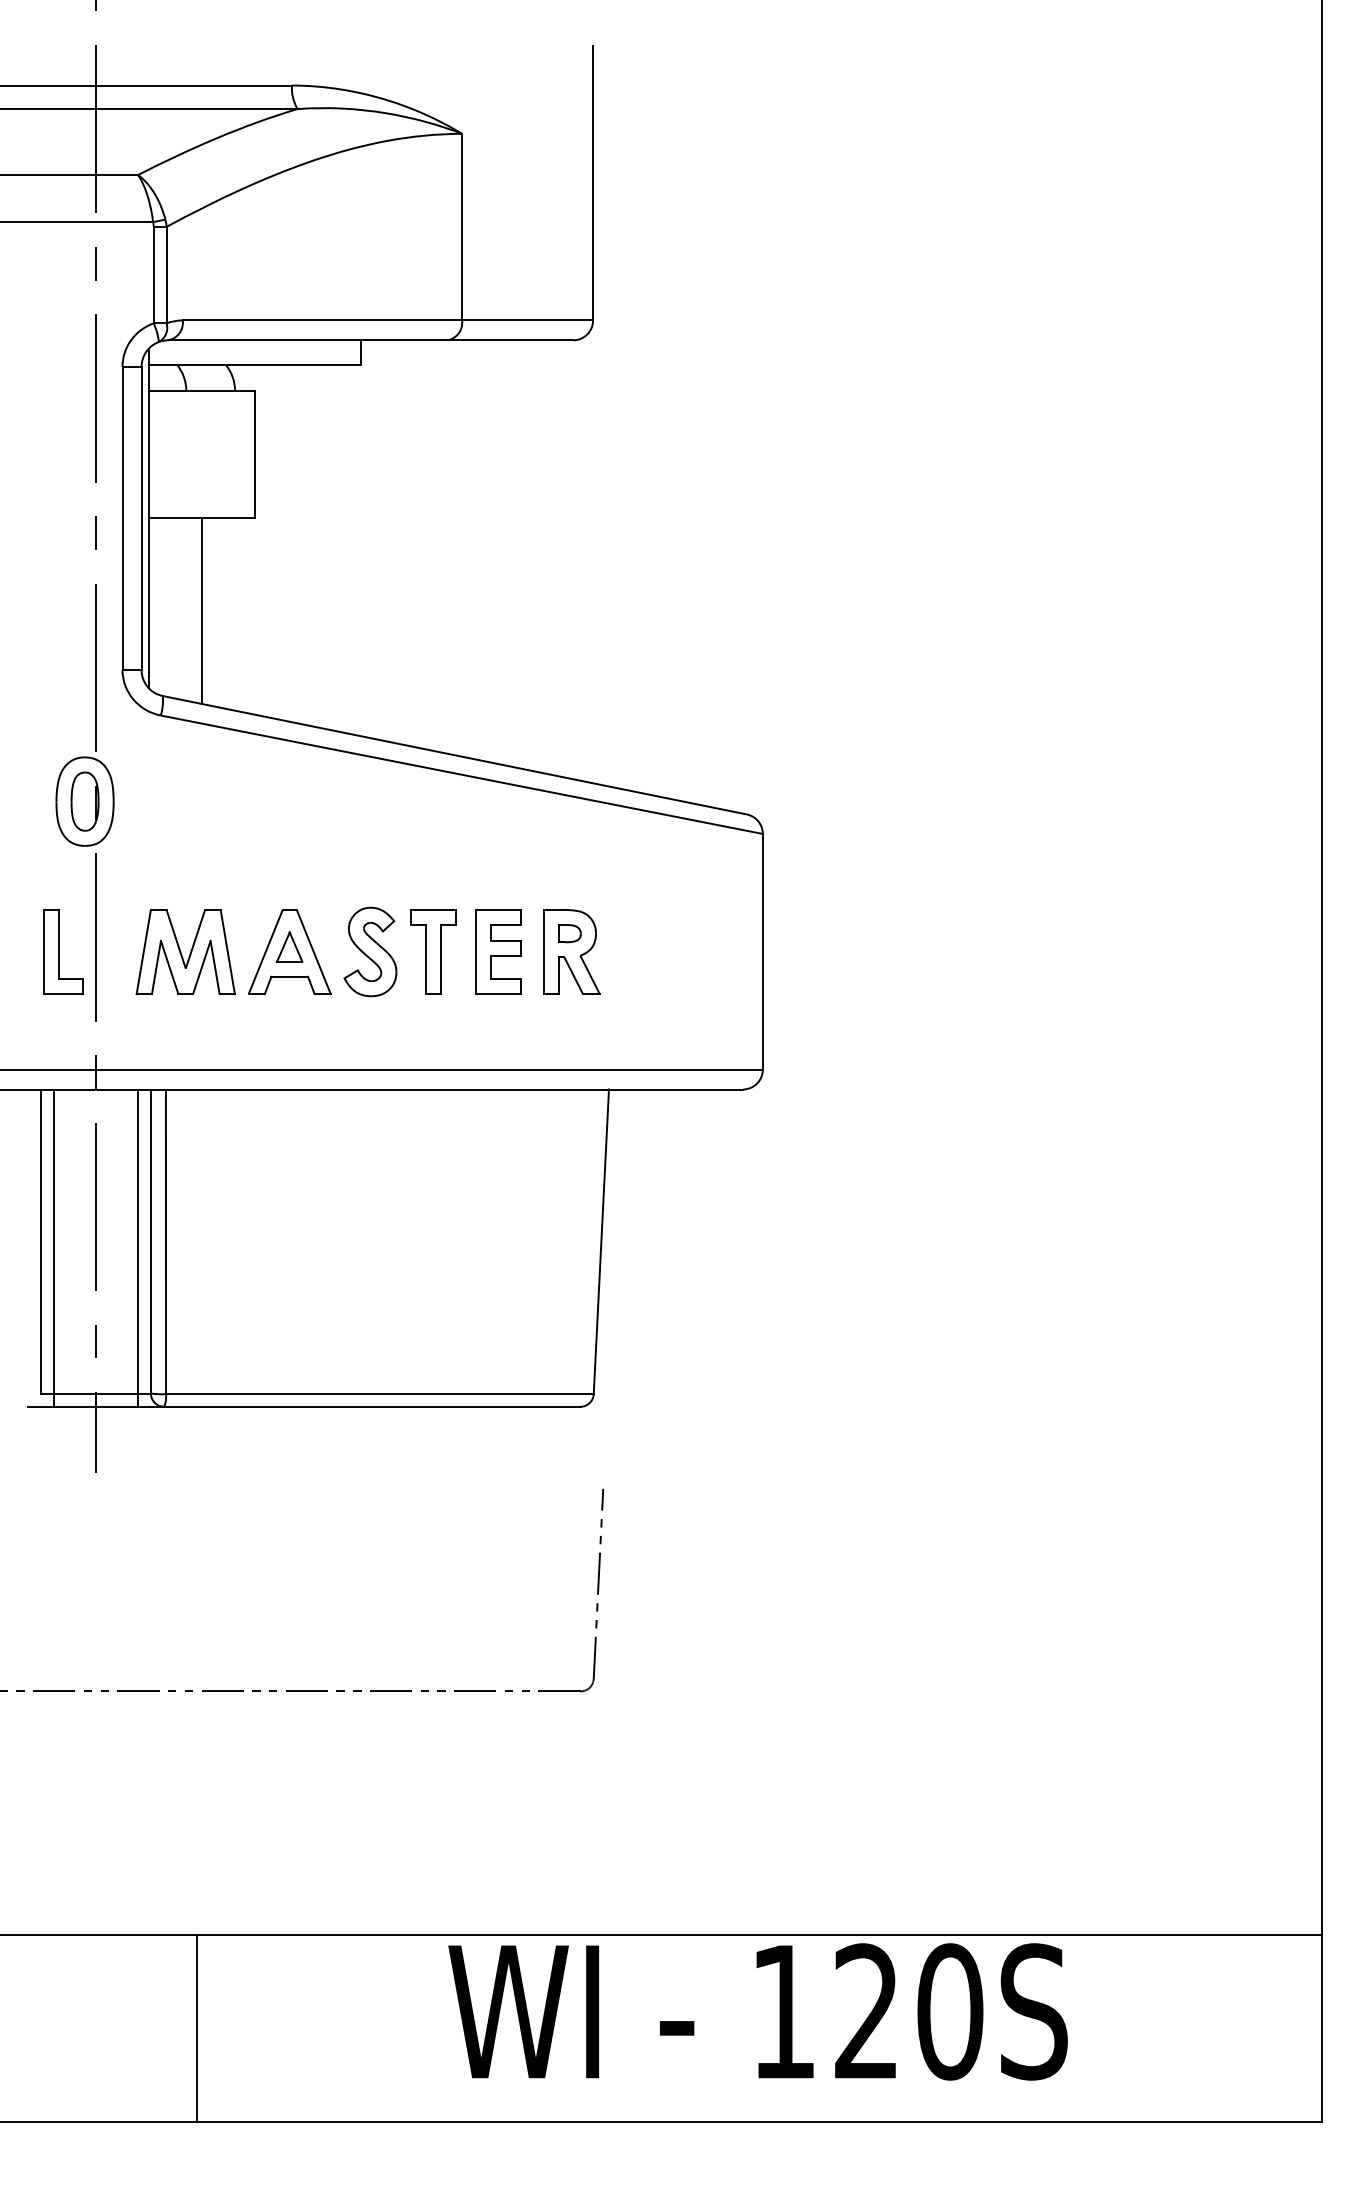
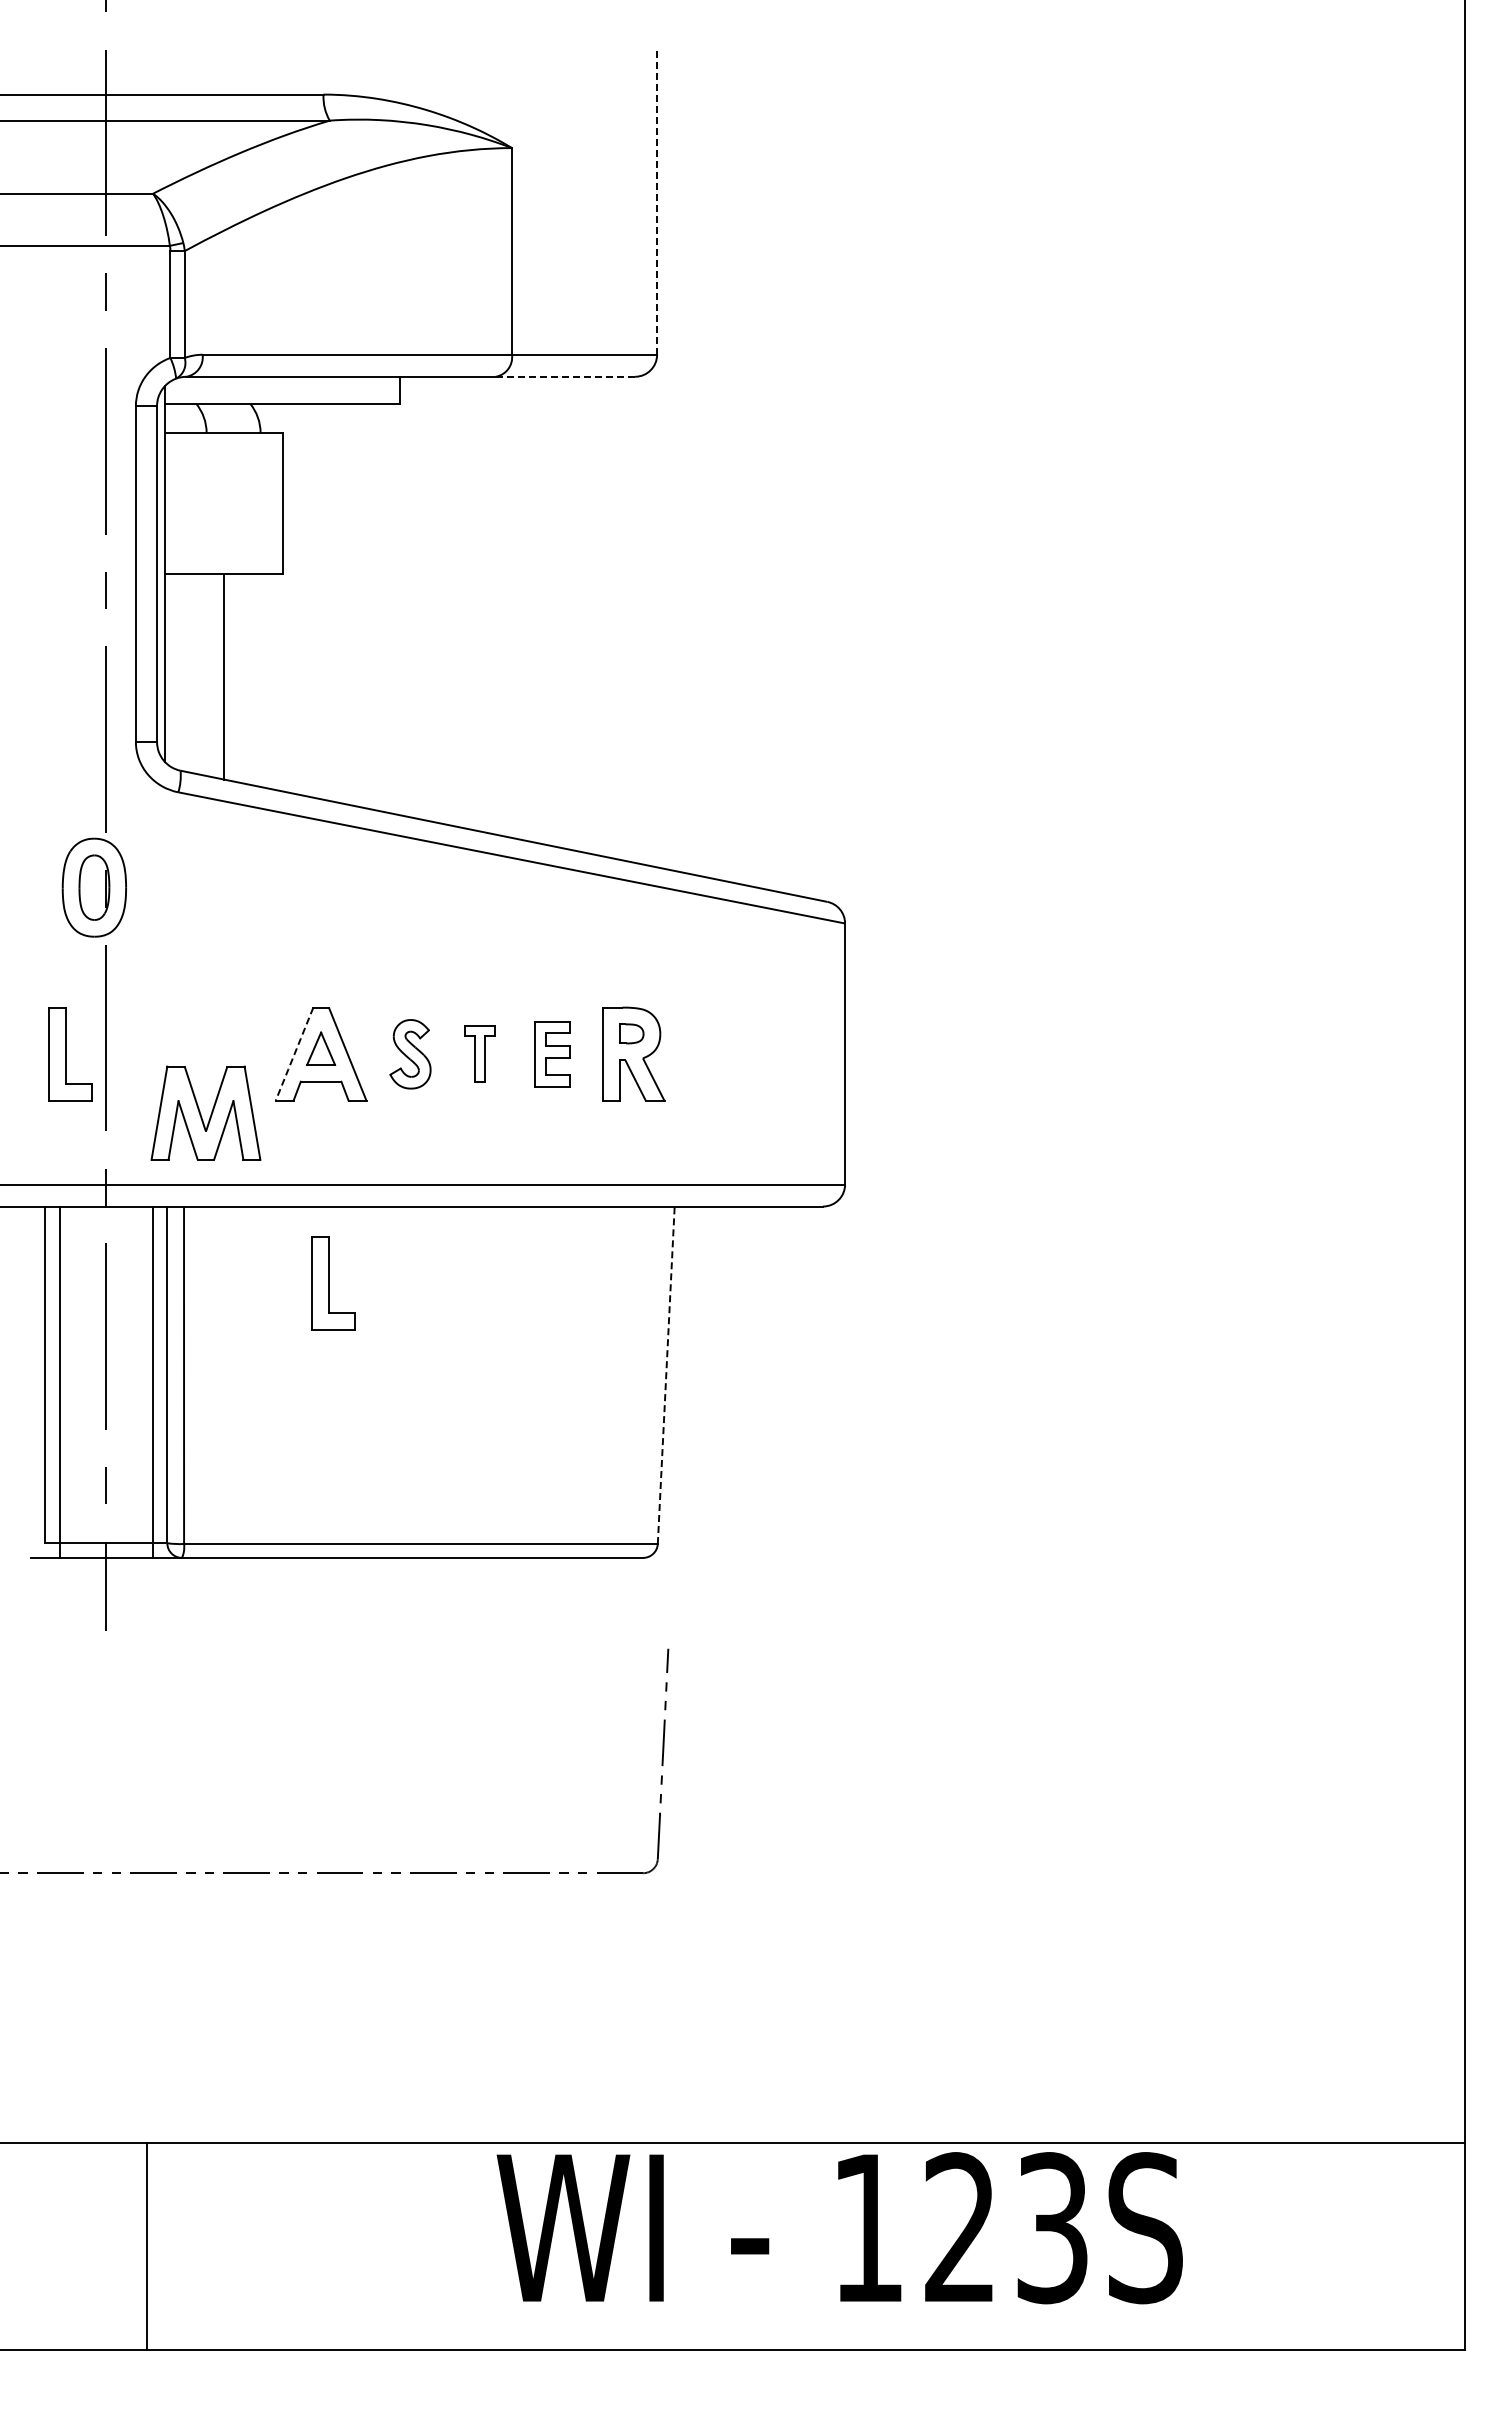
line: (593, 182) -> (657, 202), solid -> dashed
line: (510, 340) -> (565, 376), solid -> dashed
part: (185, 951) -> (205, 1112), moved
line: (265, 952) -> (294, 1054), solid -> dashed
part: (370, 952) -> (410, 1054), size x0.7
part: (432, 952) -> (479, 1054), size x0.6
part: (497, 952) -> (551, 1054), size x0.7
part: (300, 1159) -> (333, 1283), added
line: (601, 1242) -> (666, 1375), solid -> dashed
text: (950, 2012) -> (1052, 2228), 120S -> 123S
line: (197, 2028) -> (147, 2246), moved

